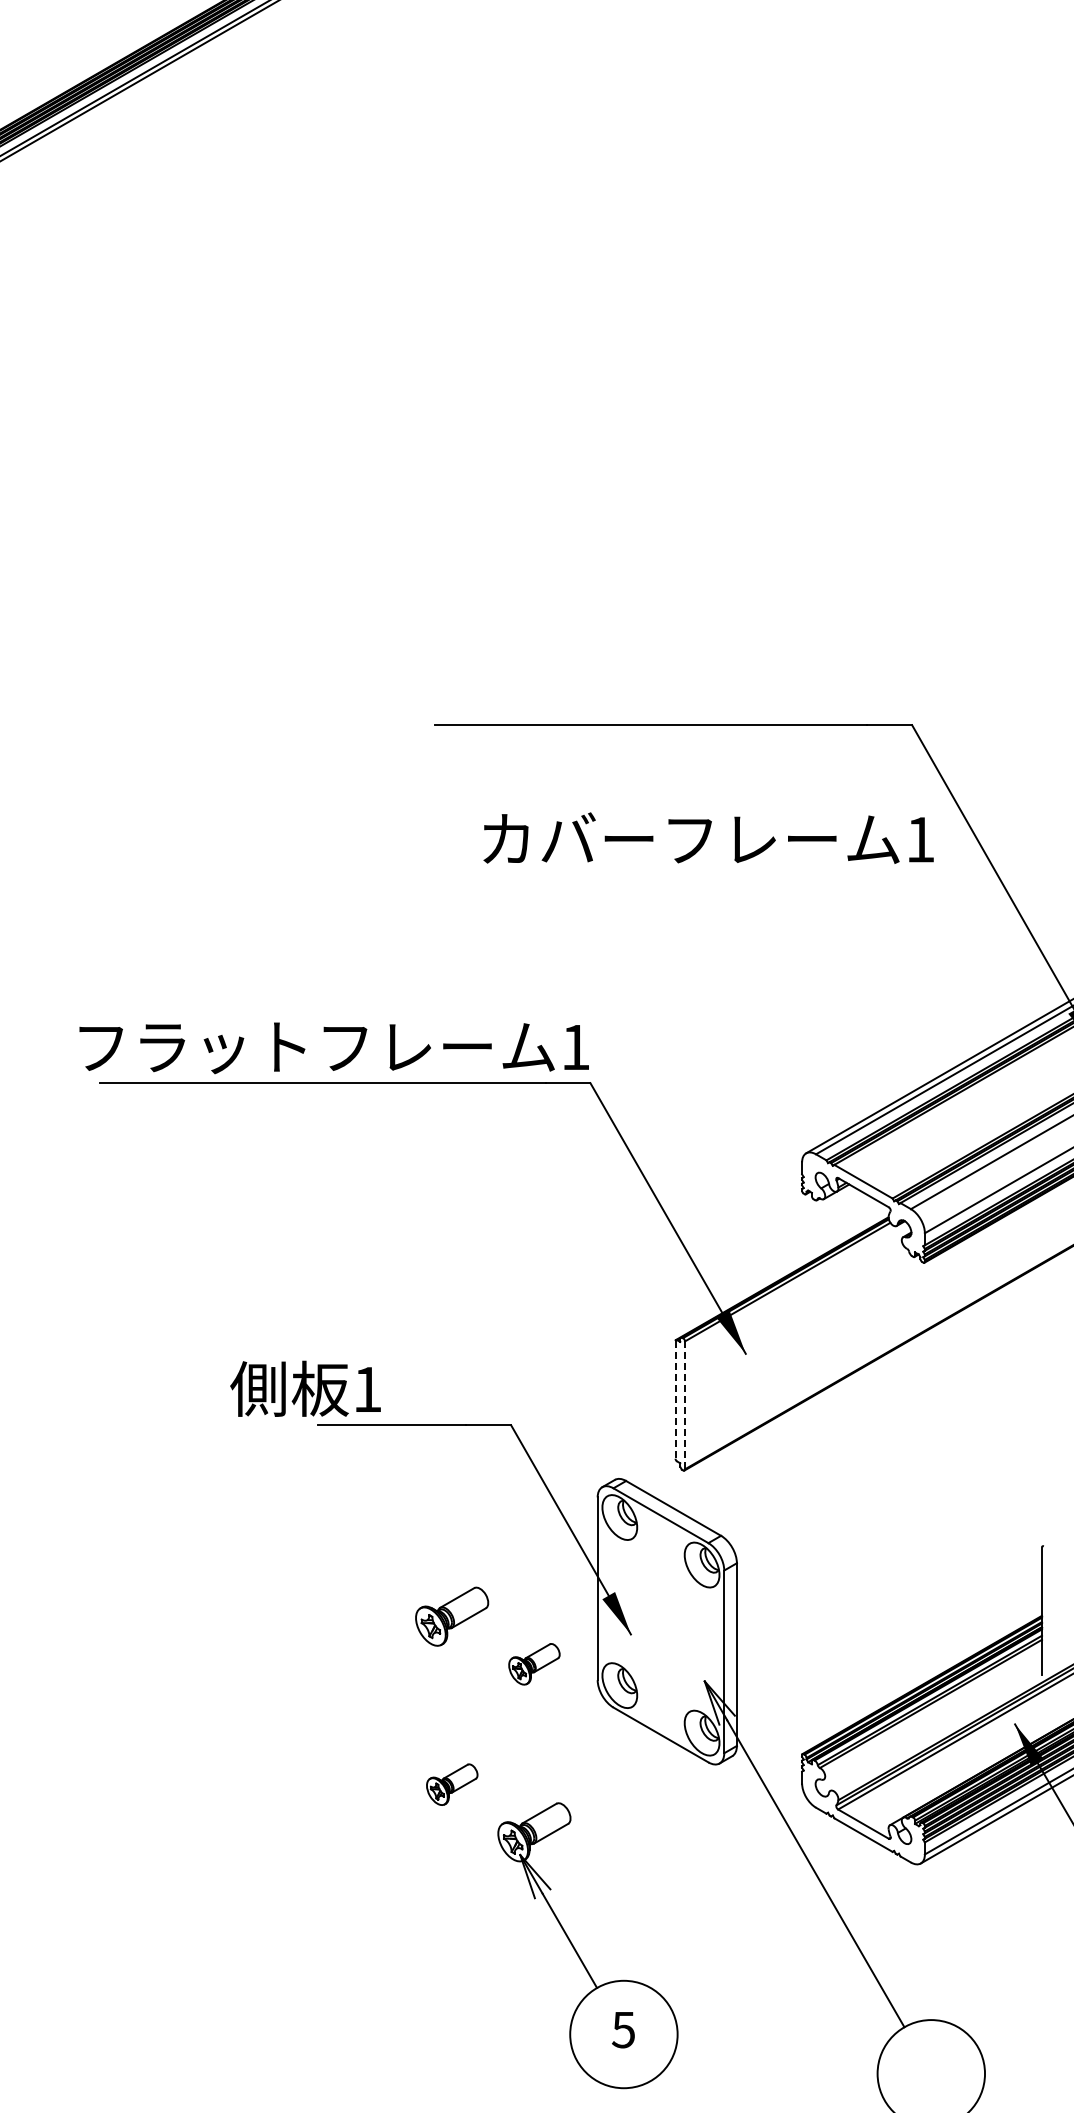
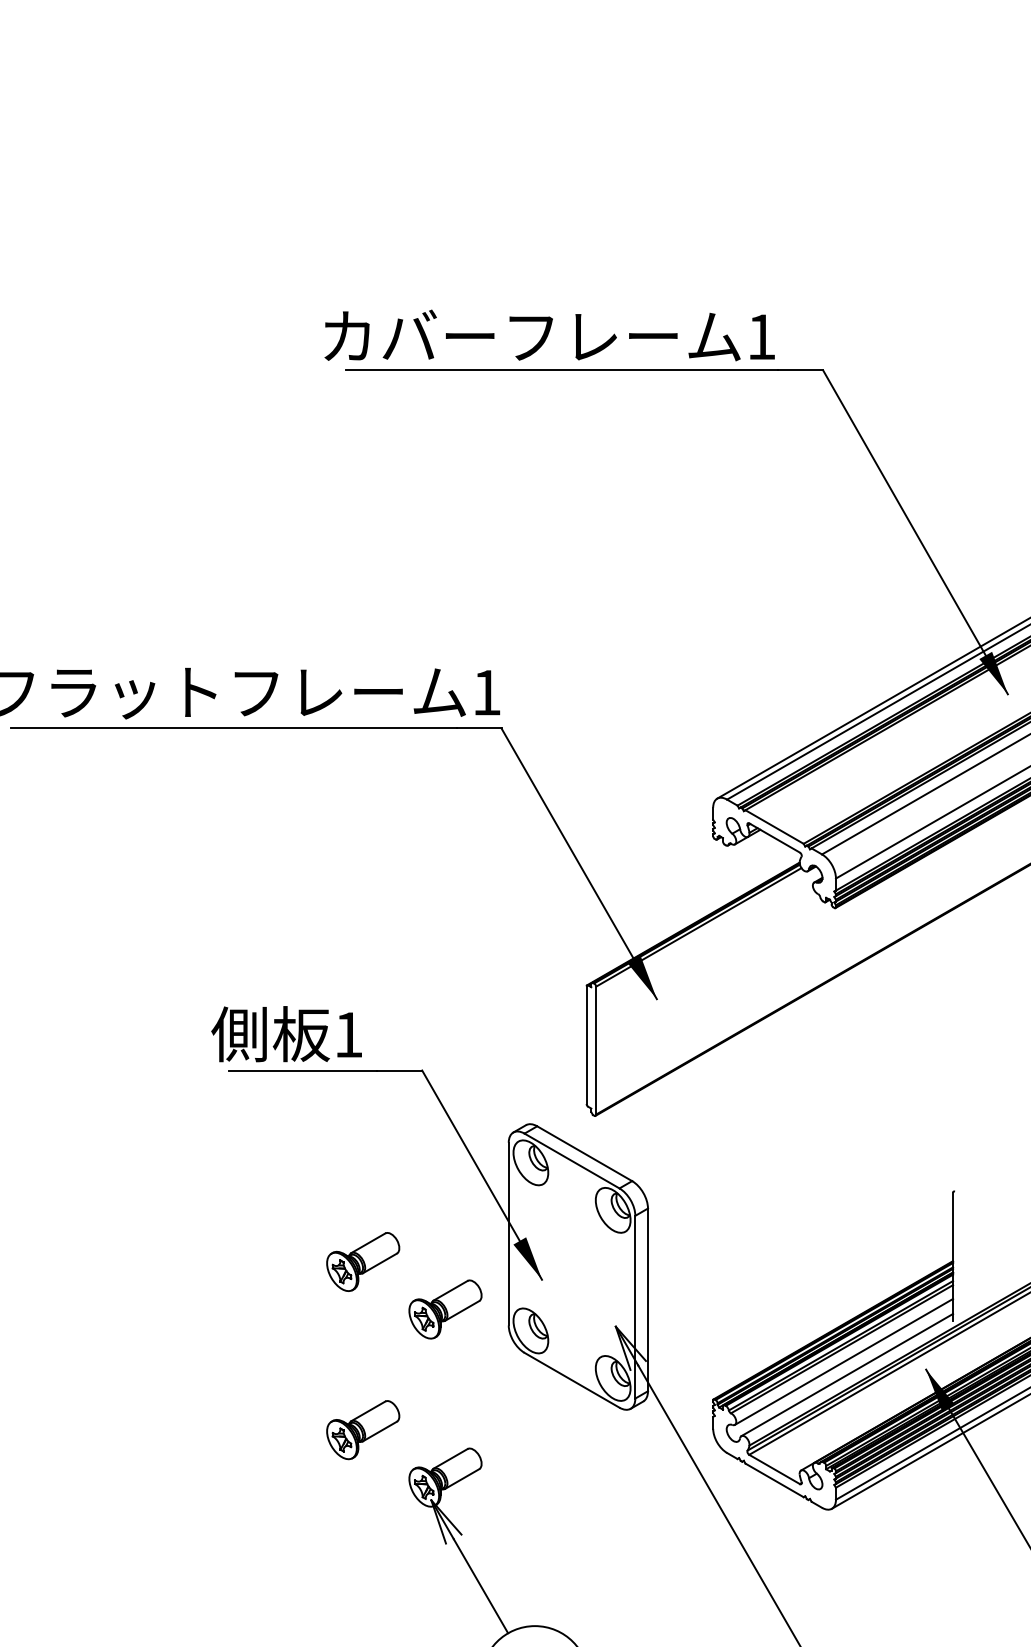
text: (708, 837) -> (549, 334), moved
text: (305, 1388) -> (286, 1033), moved
line: (675, 1399) -> (586, 1044), dashed -> solid
line: (685, 1405) -> (596, 1050), dashed -> solid
part: (534, 1664) -> (445, 1309), size x1.43
line: (932, 1716) -> (843, 1361), added
line: (935, 1729) -> (846, 1374), added
part: (452, 1784) -> (363, 1429), size x1.43

